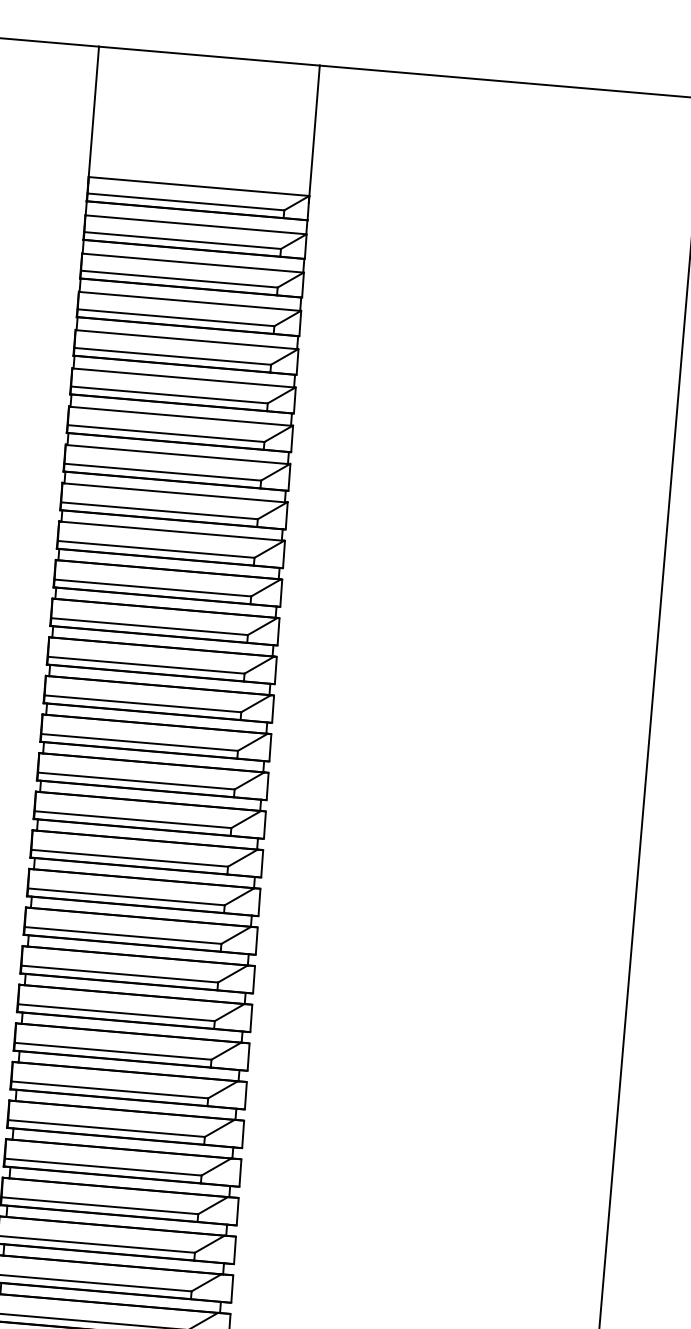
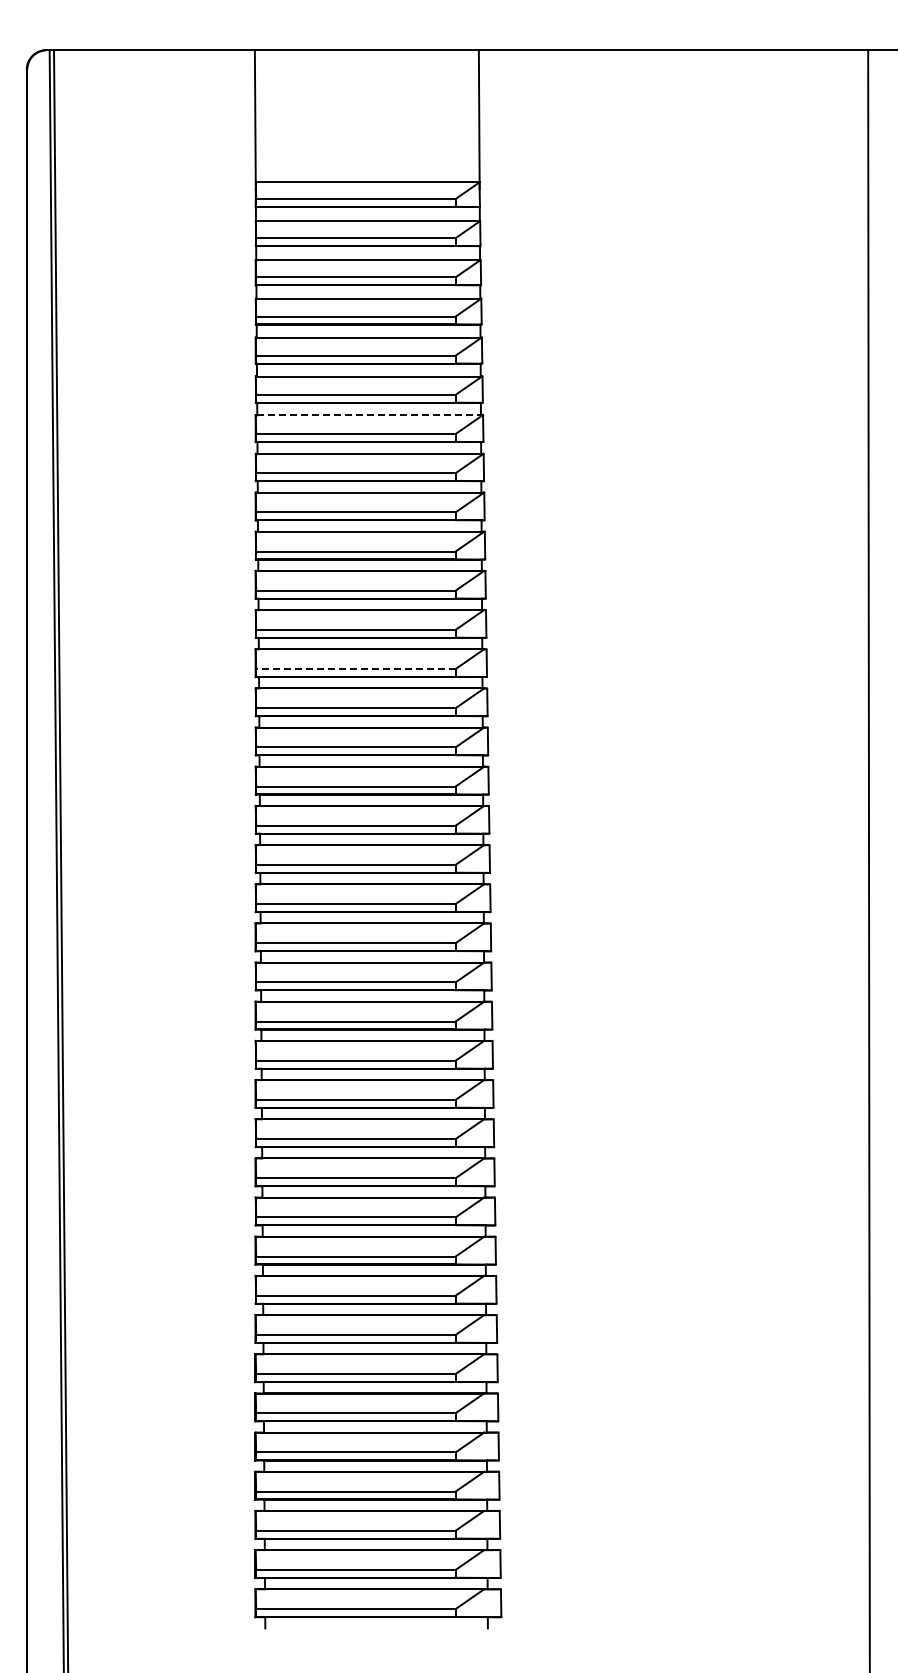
line: (181, 416) -> (369, 415), solid -> dashed
line: (145, 665) -> (355, 669), solid -> dashed

